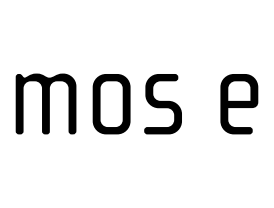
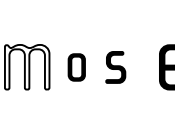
fill: (45, 103) -> (26, 66), removed
part: (111, 104) -> (76, 67), size x0.6
part: (162, 104) -> (115, 67), size x0.7

